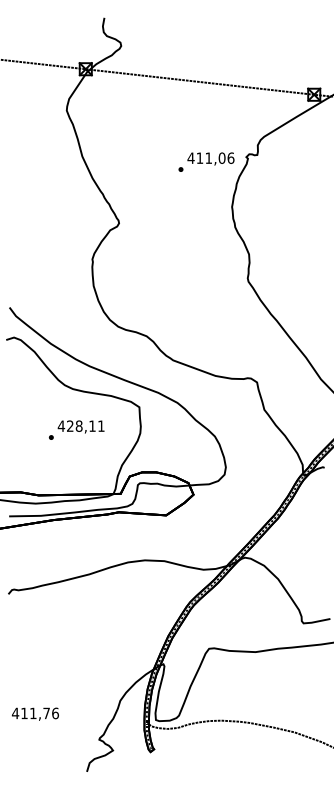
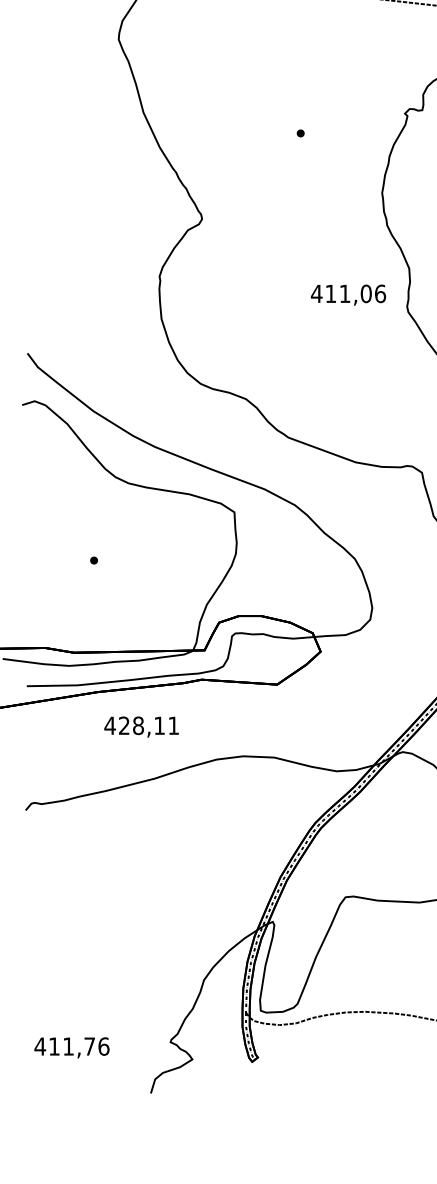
text: (210, 158) -> (347, 294), moved
text: (80, 426) -> (140, 726), moved
text: (35, 713) -> (72, 1046), moved

